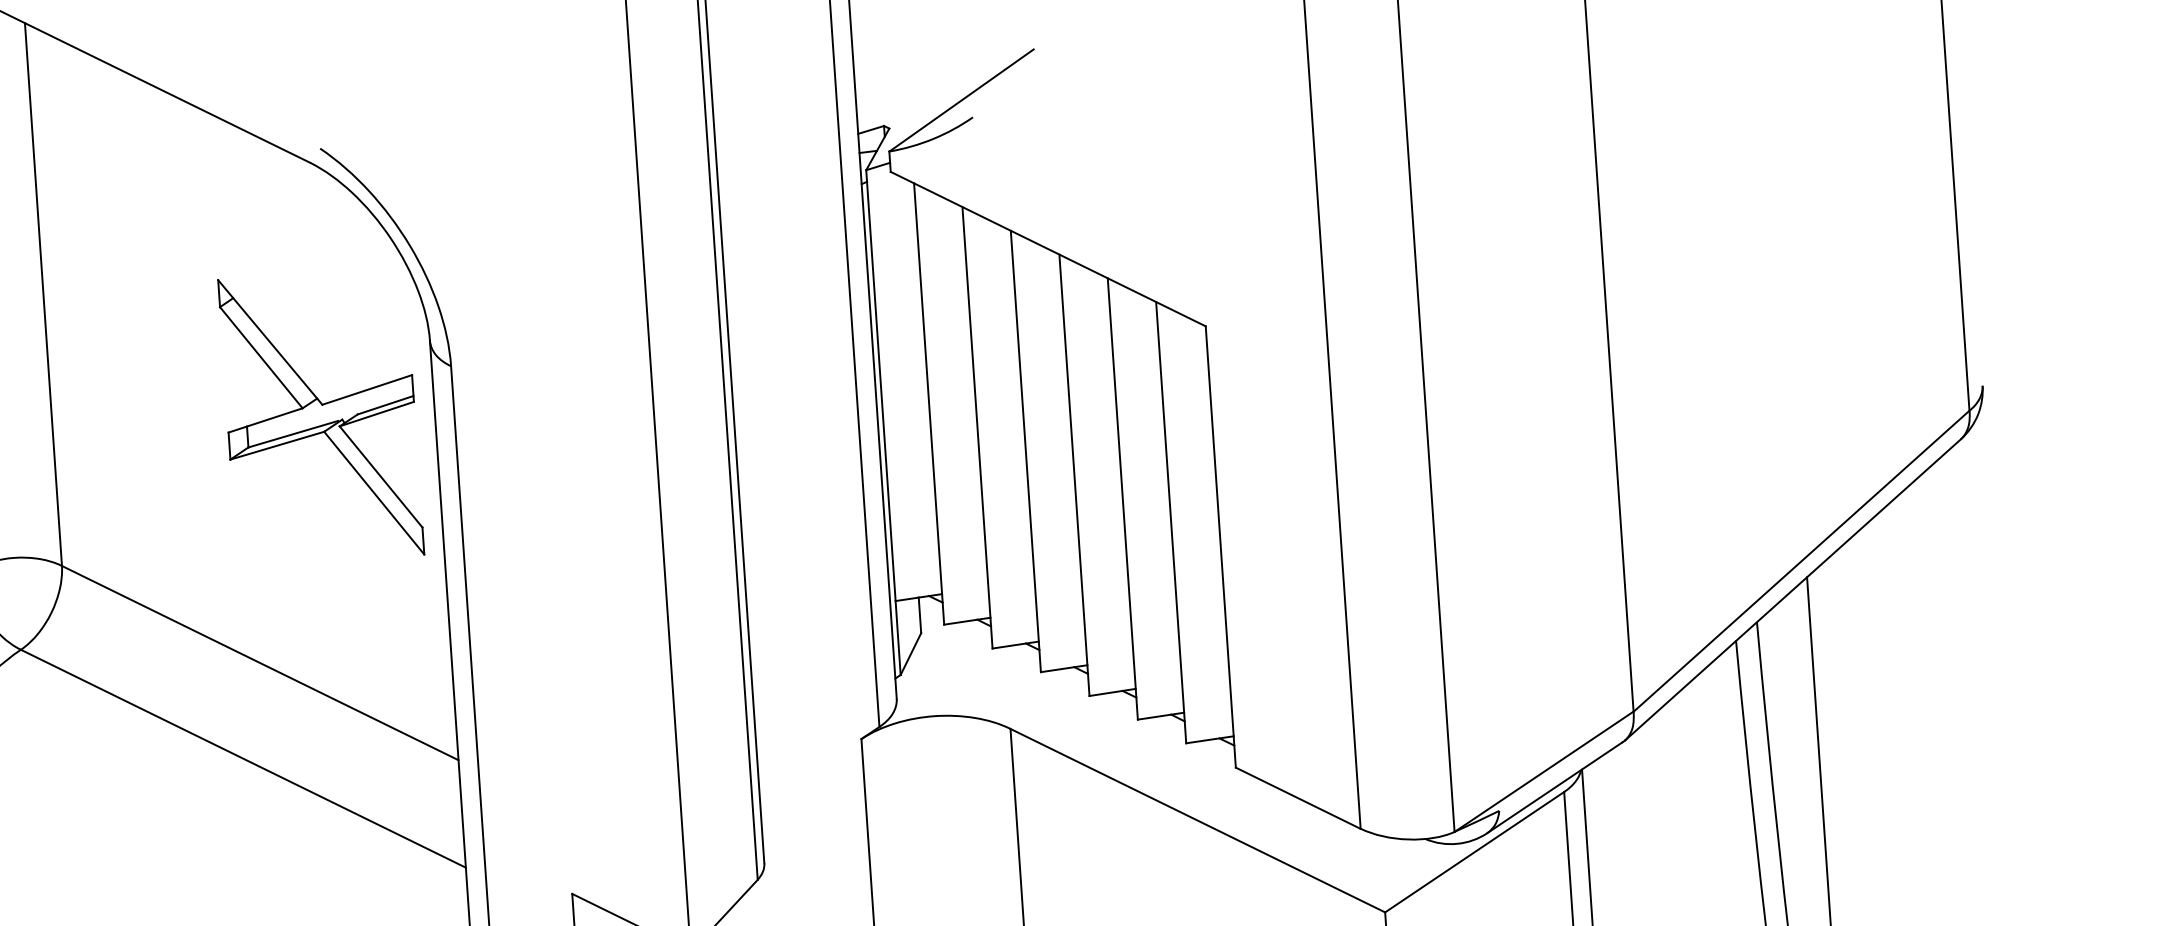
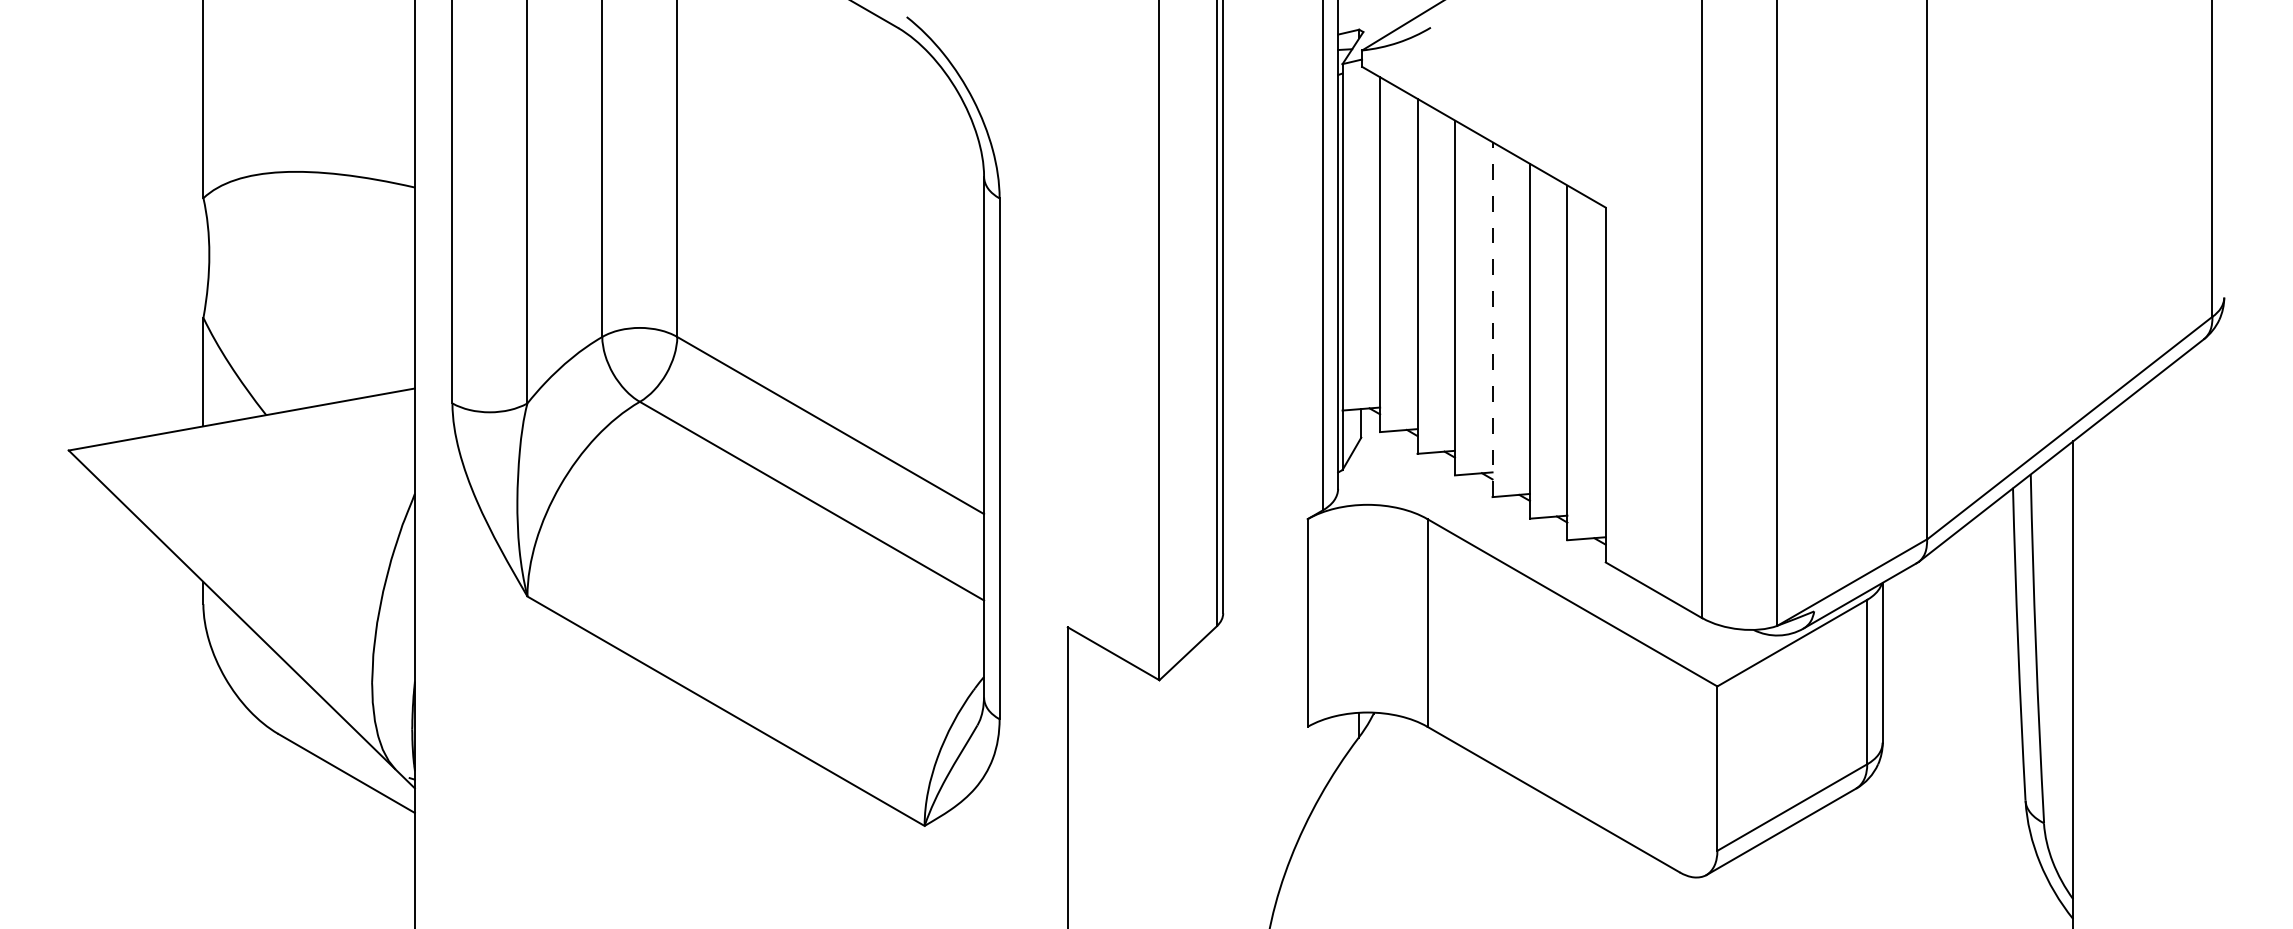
part: (320, 416) -> (892, 231), removed
line: (1074, 475) -> (1492, 319), solid -> dashed

